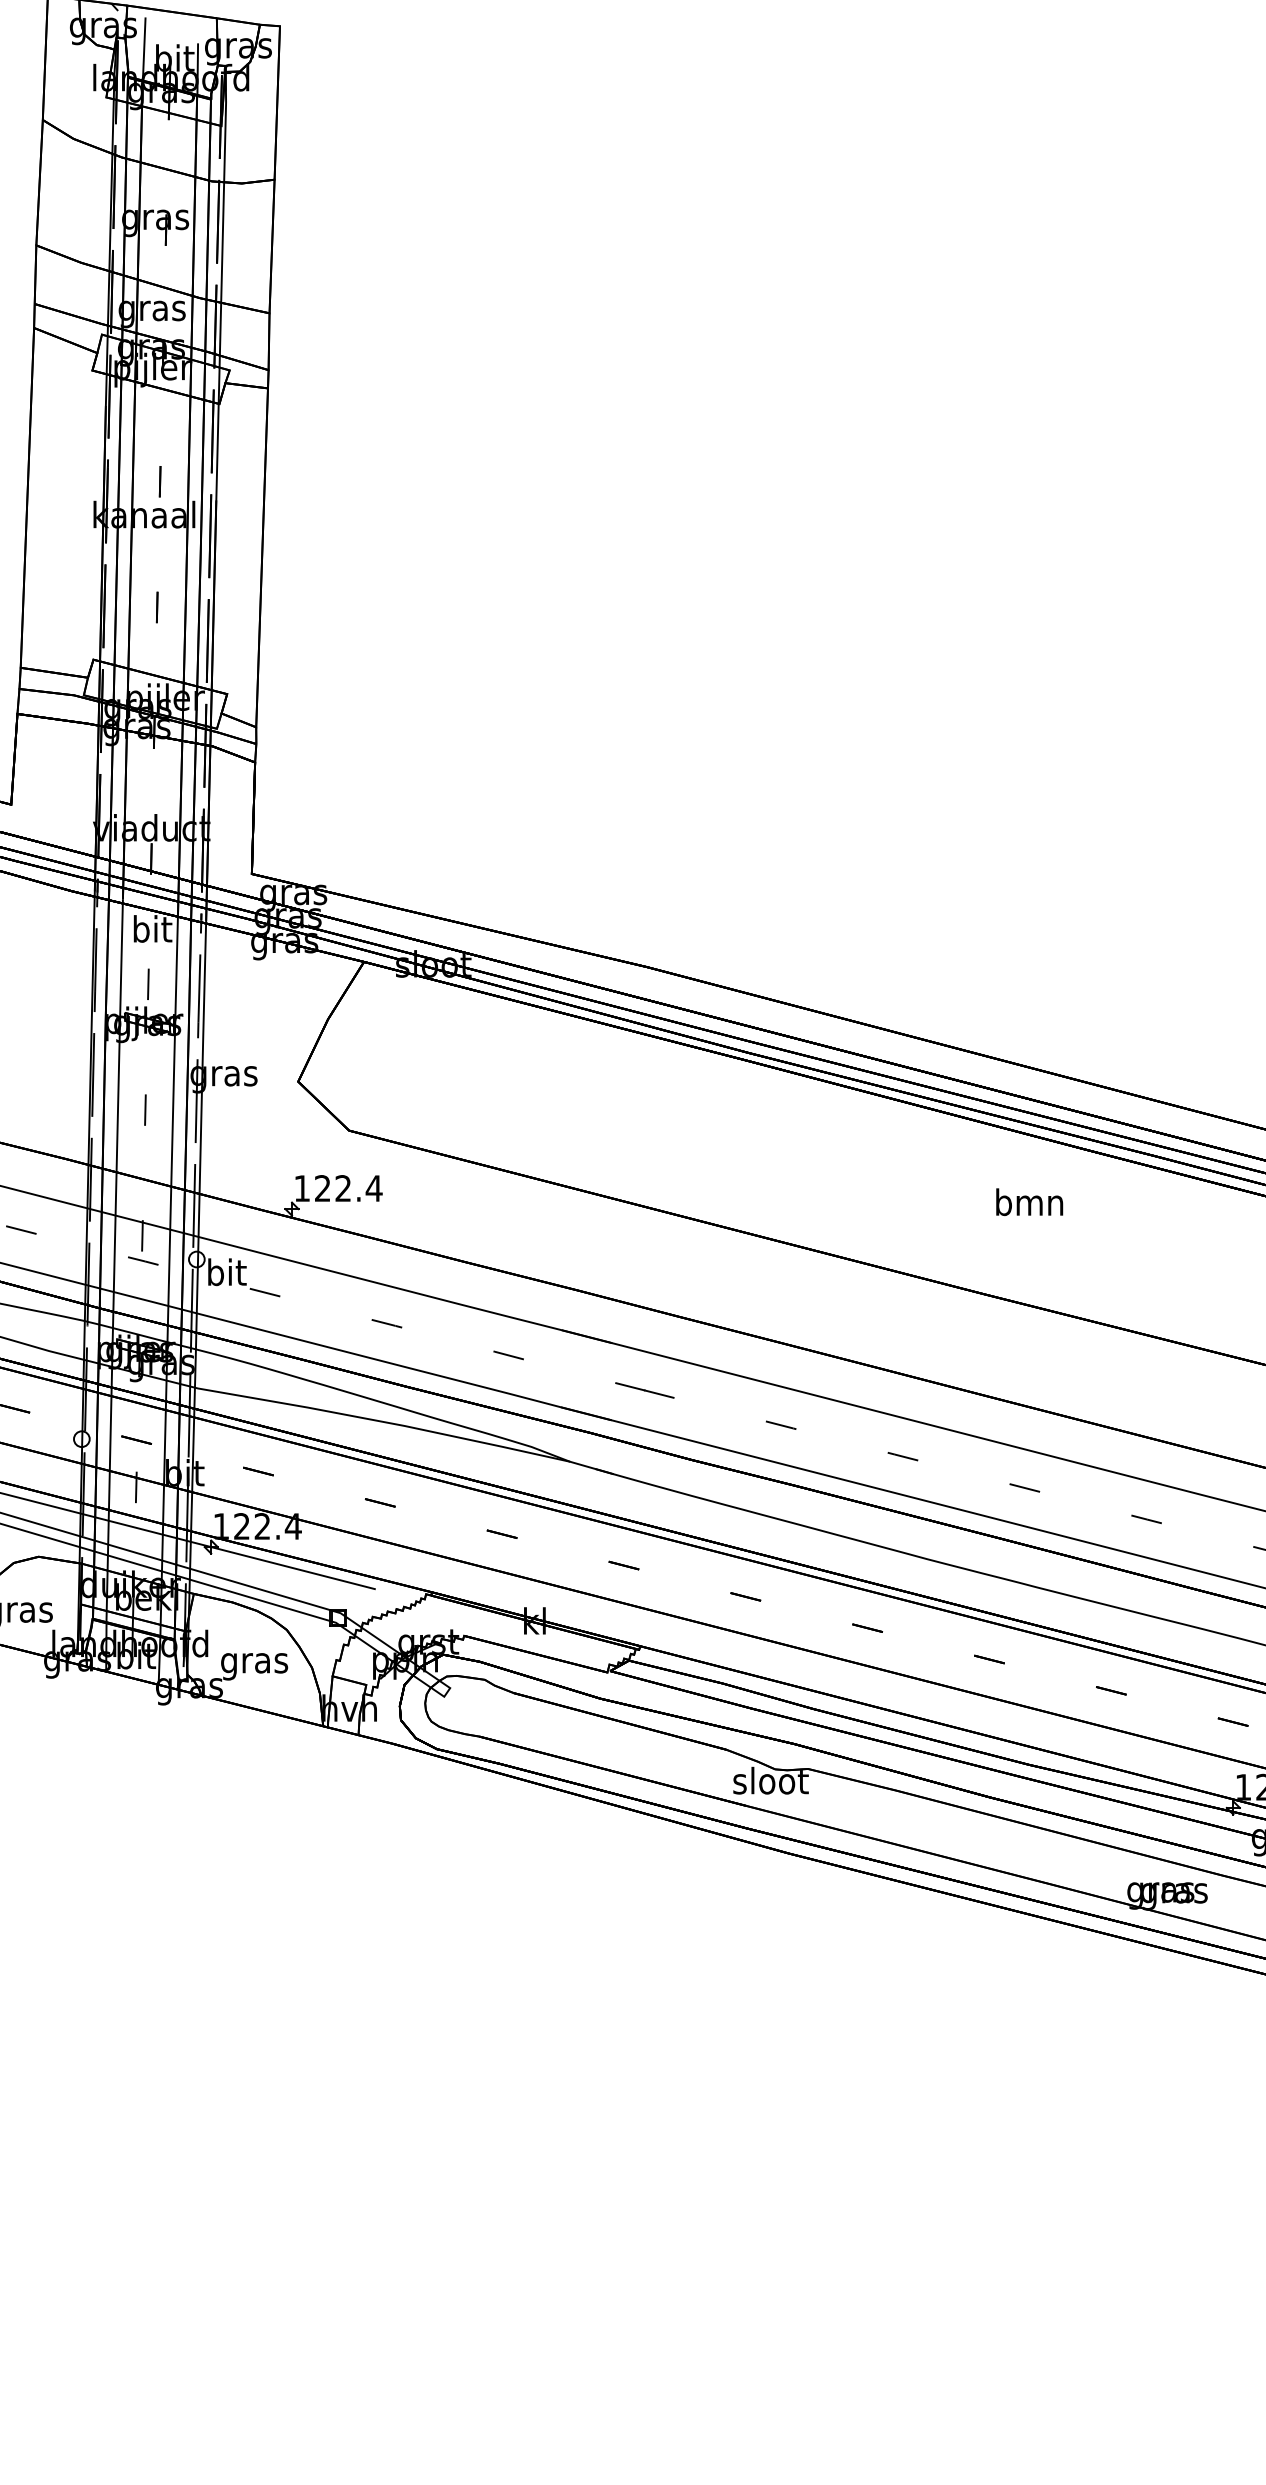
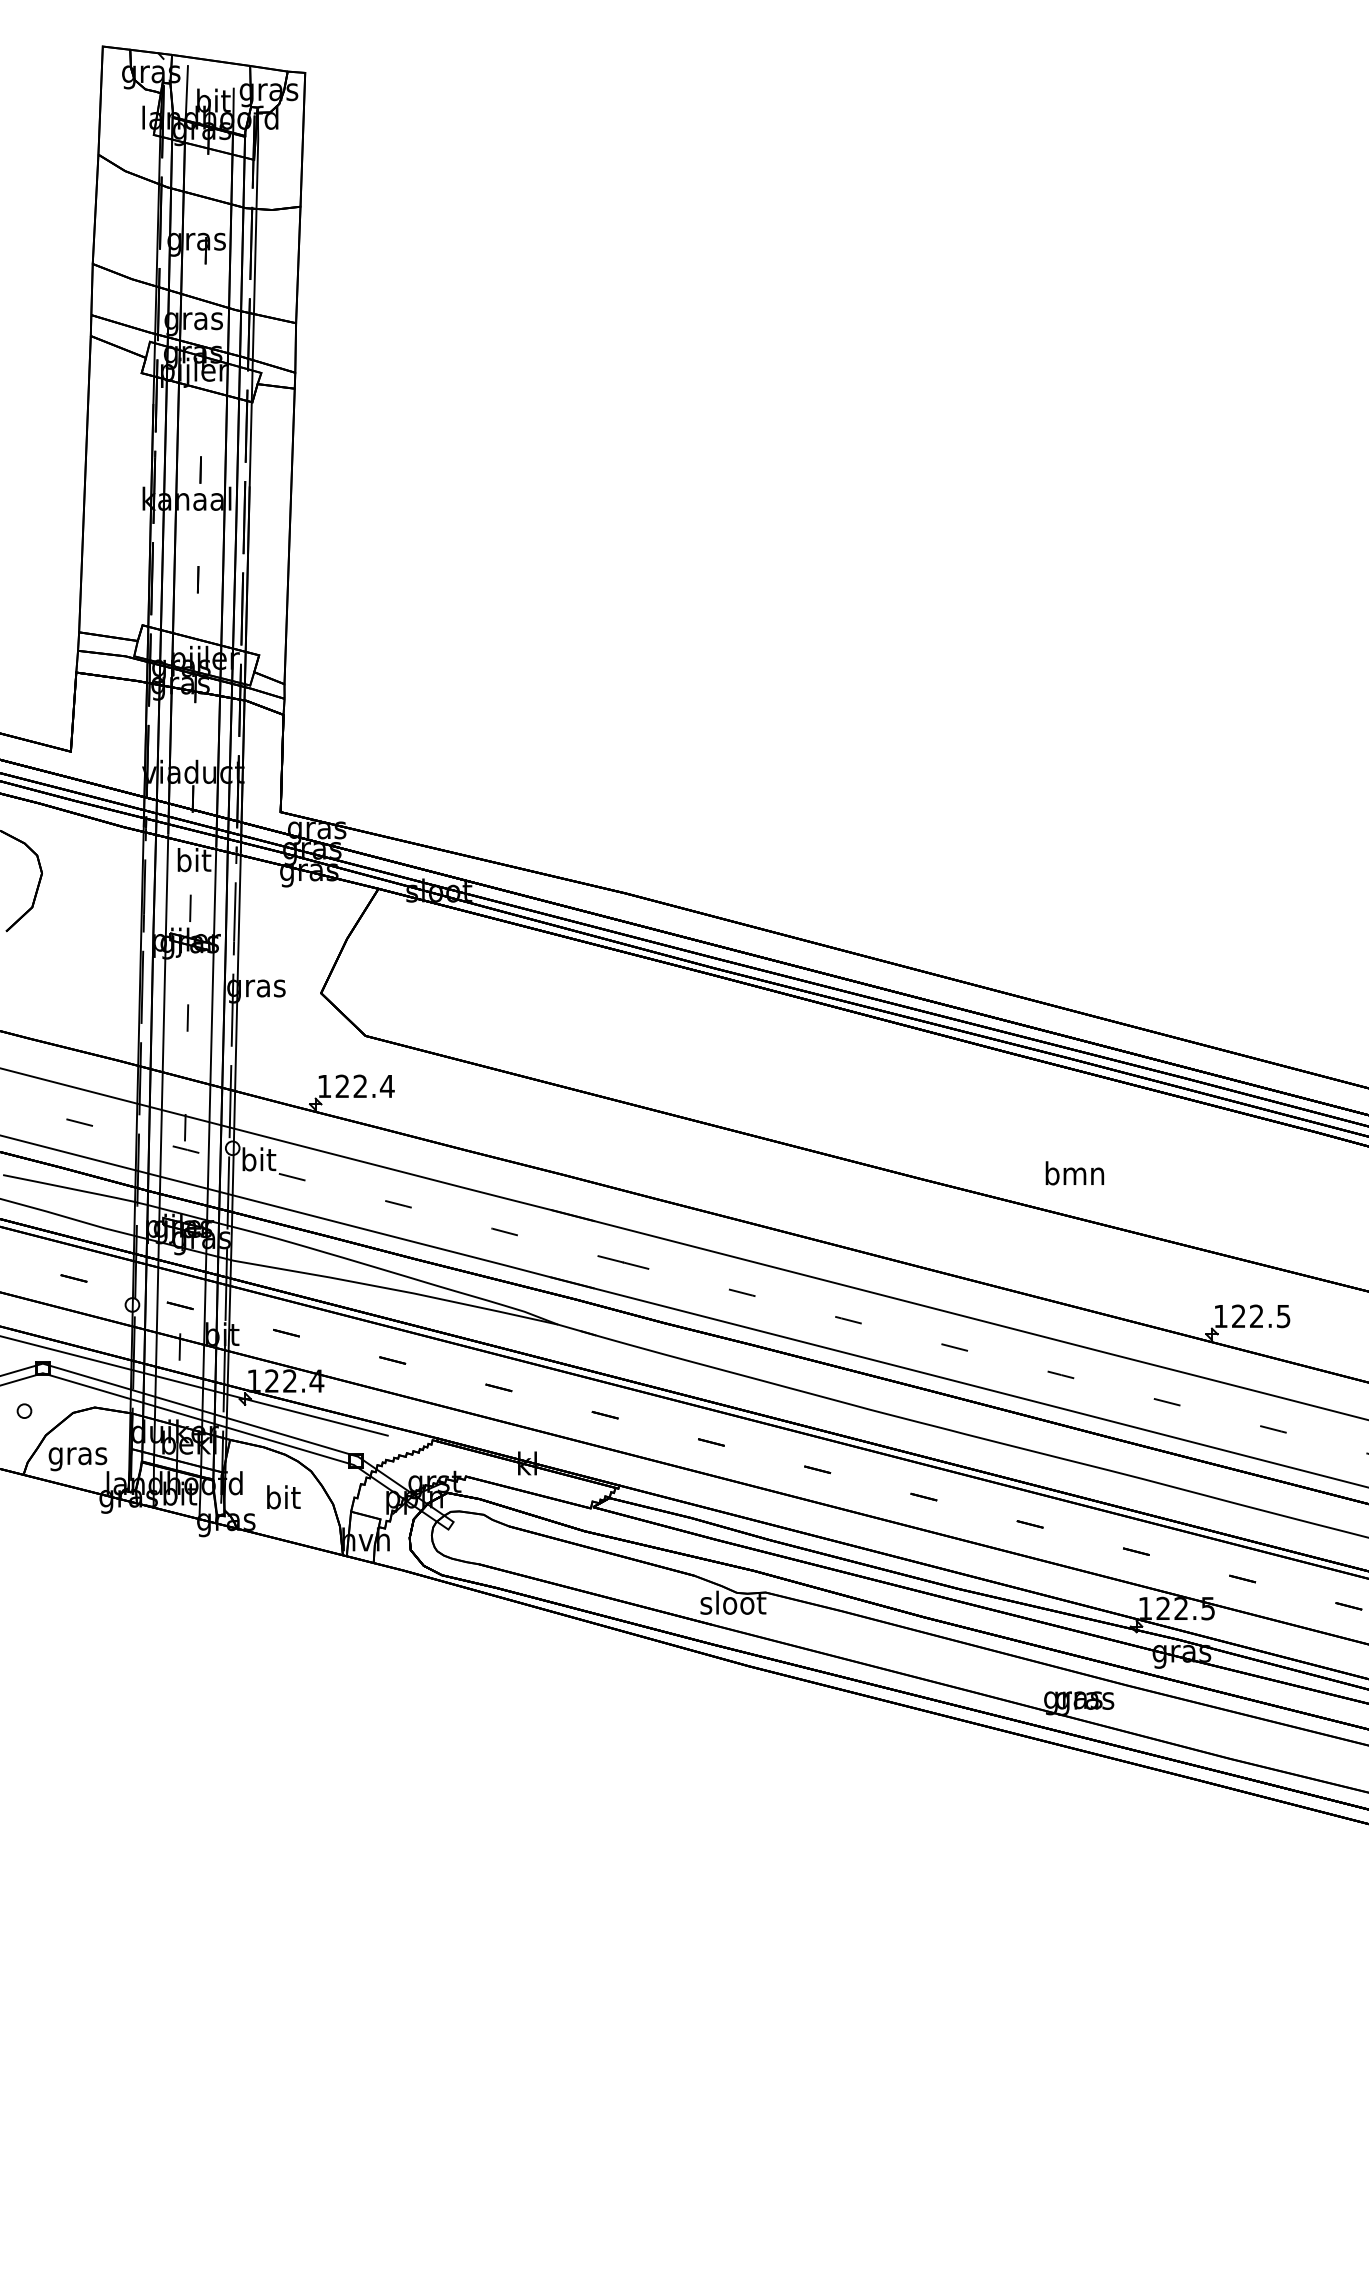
text: (1029, 1202) -> (1074, 1173), moved
text: (253, 1663) -> (282, 1500), gras -> bit

